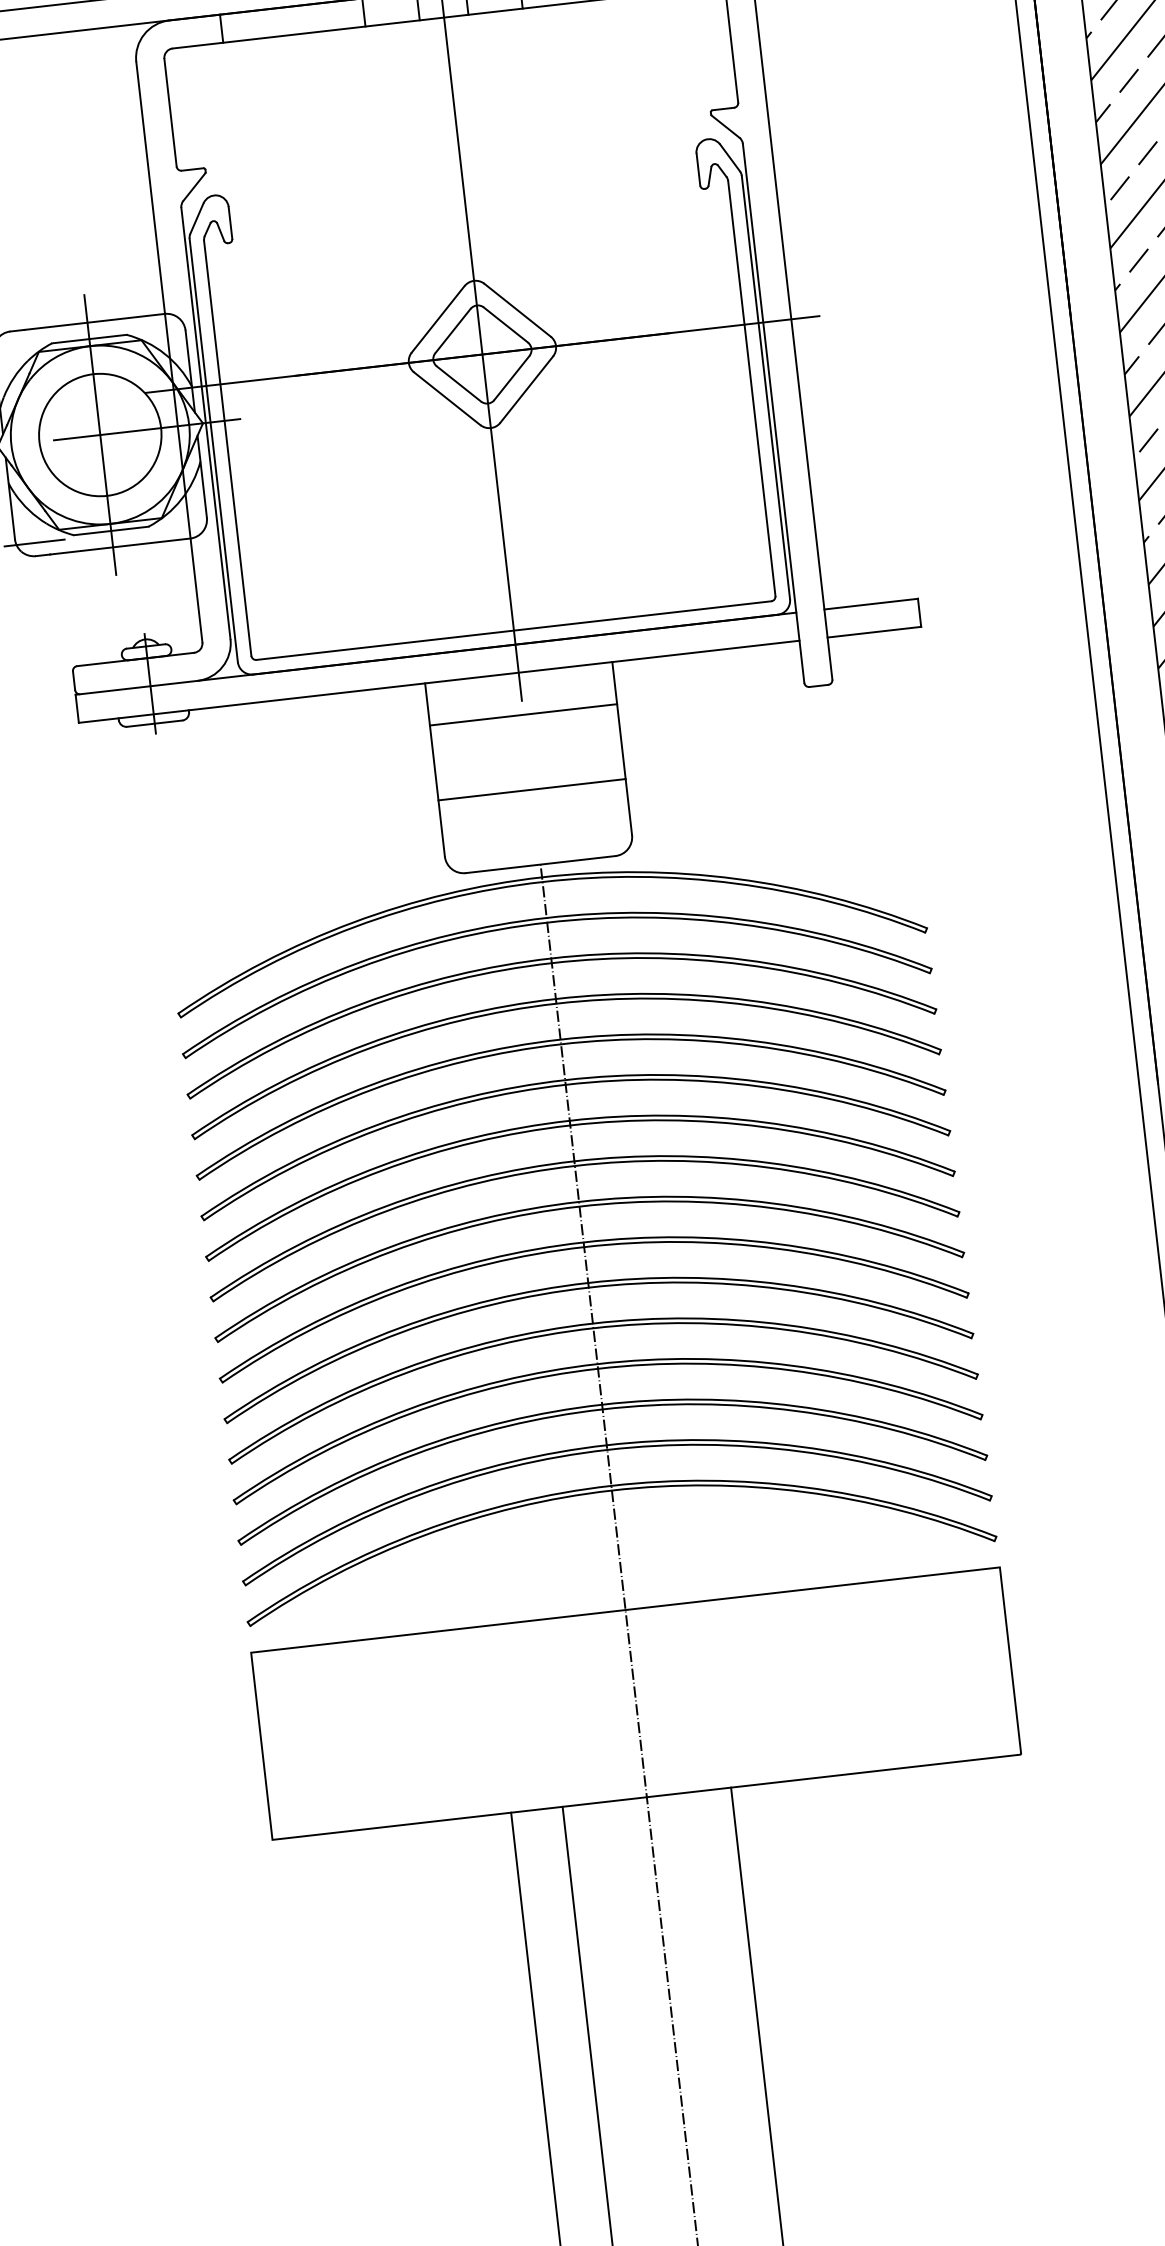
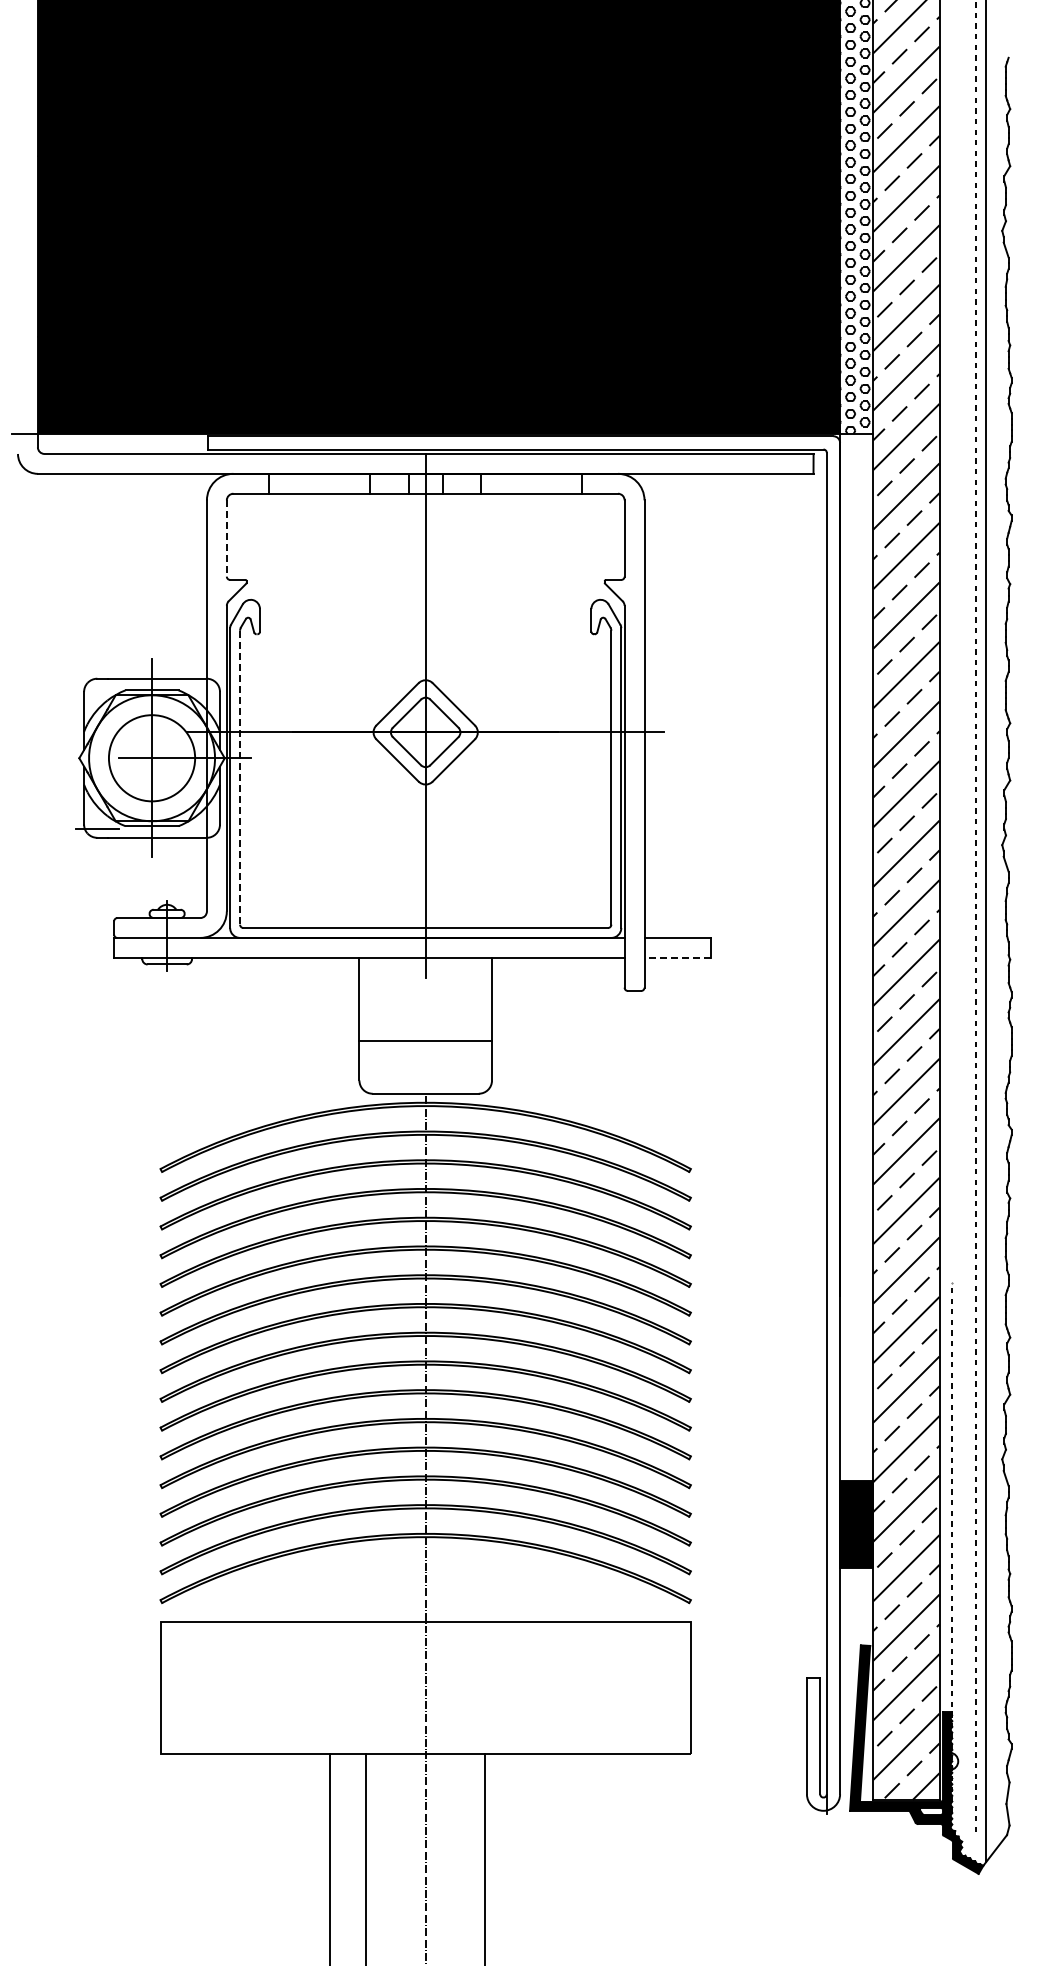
line: (170, 114) -> (226, 539), solid -> dashed
line: (228, 447) -> (240, 777), solid -> dashed
line: (874, 631) -> (677, 957), solid -> dashed
line: (523, 714) -> (425, 987), removed

